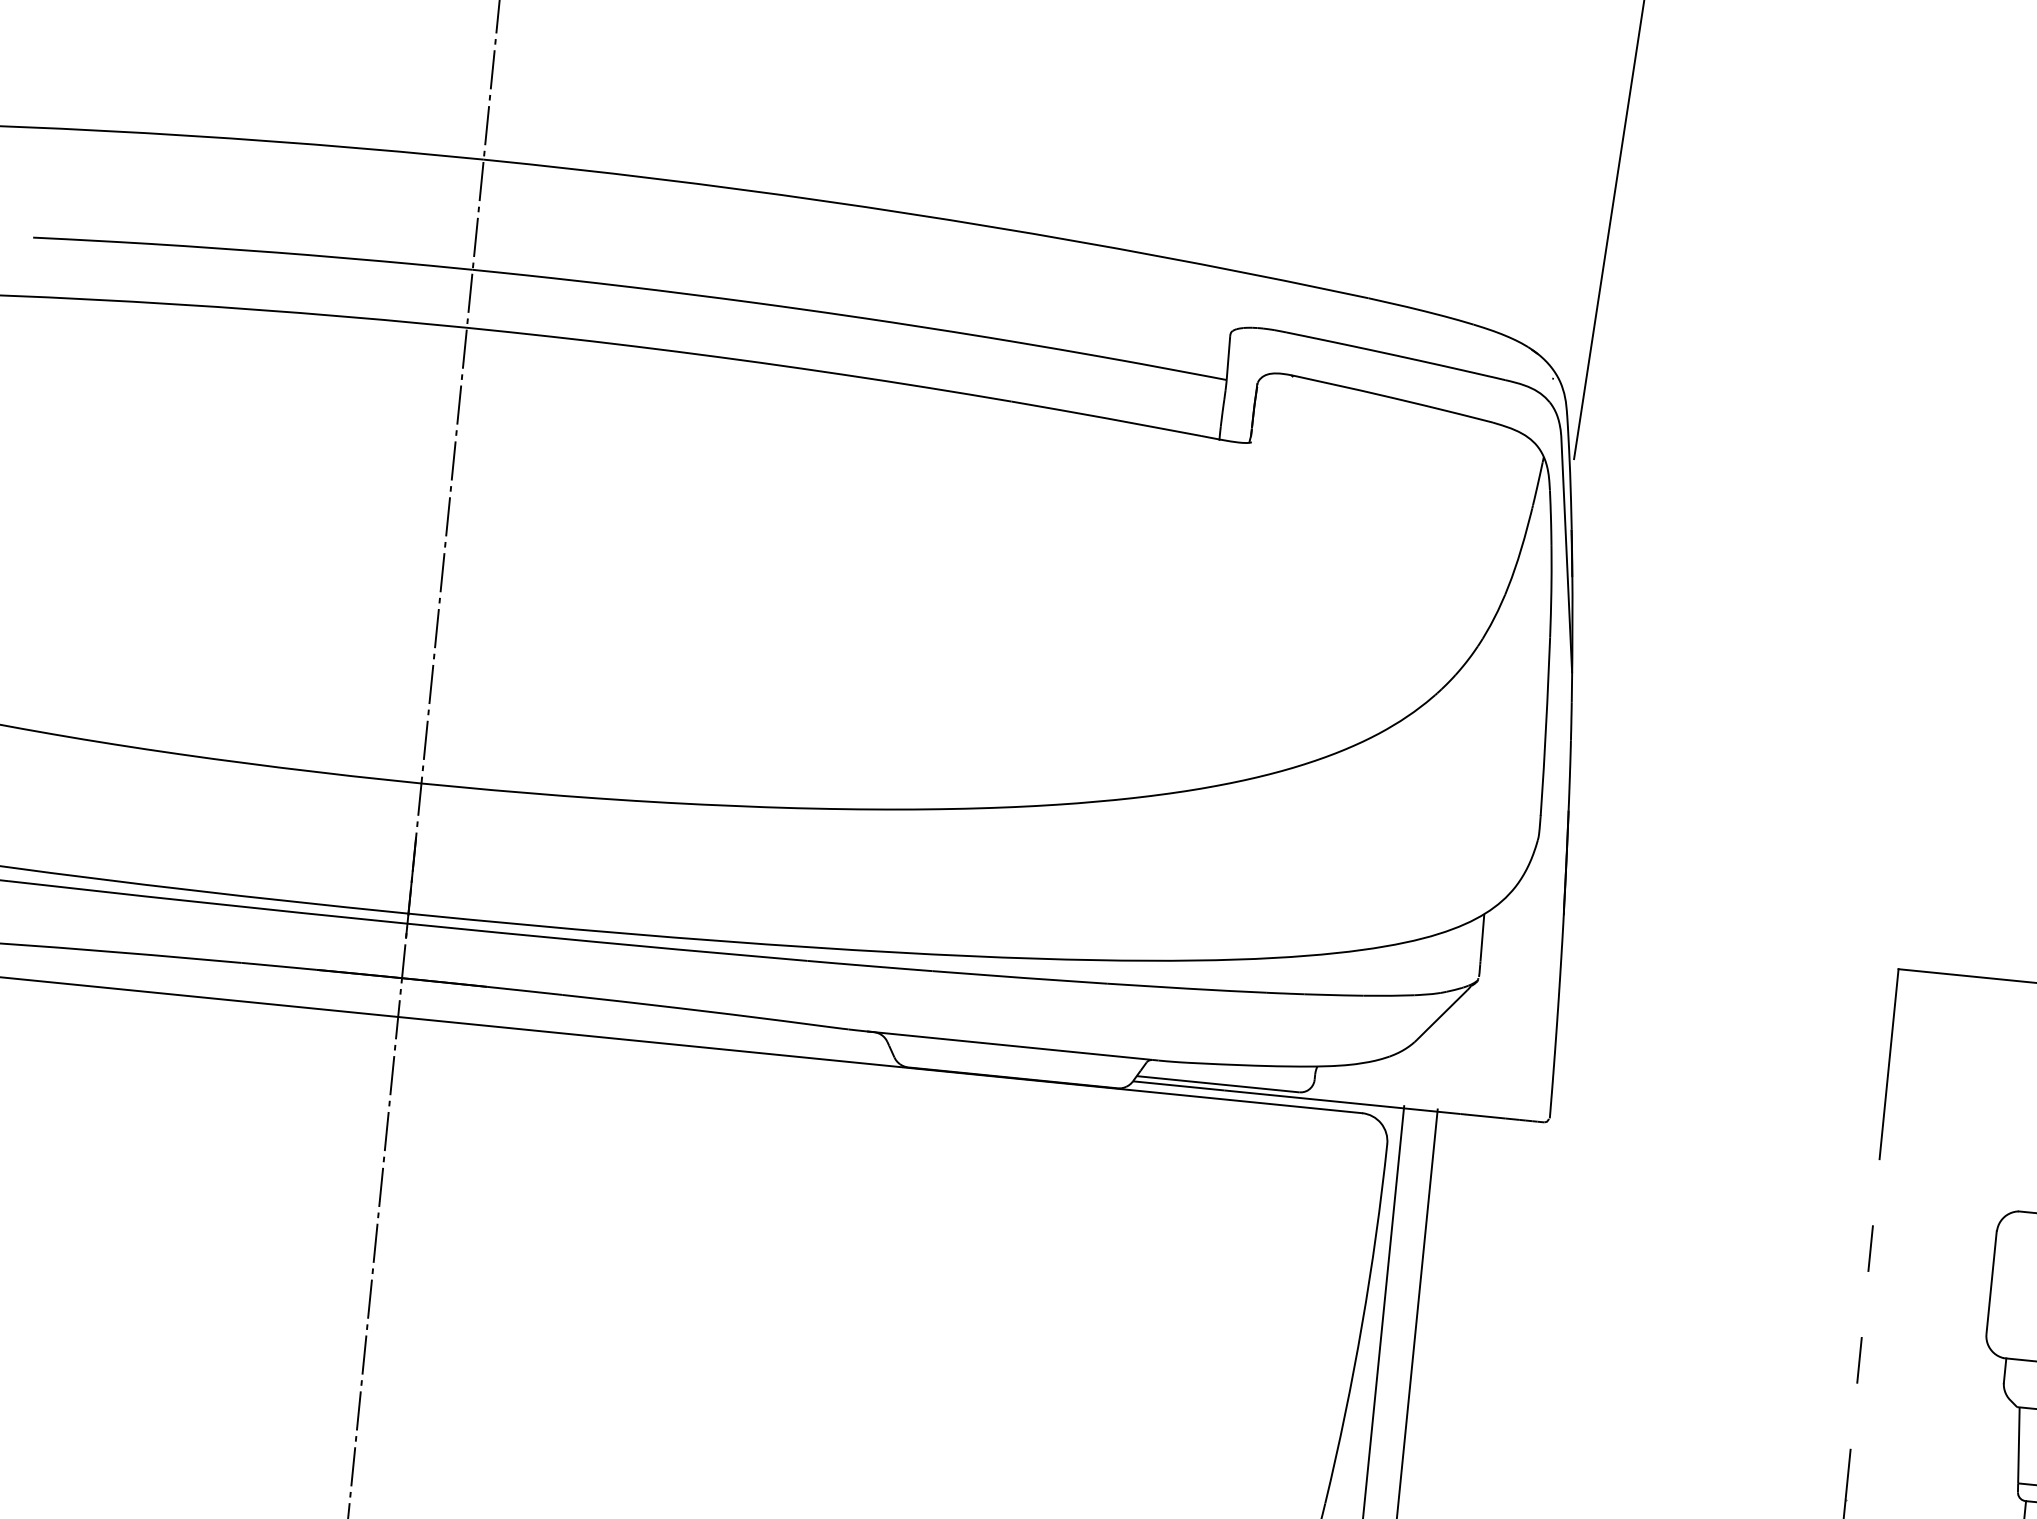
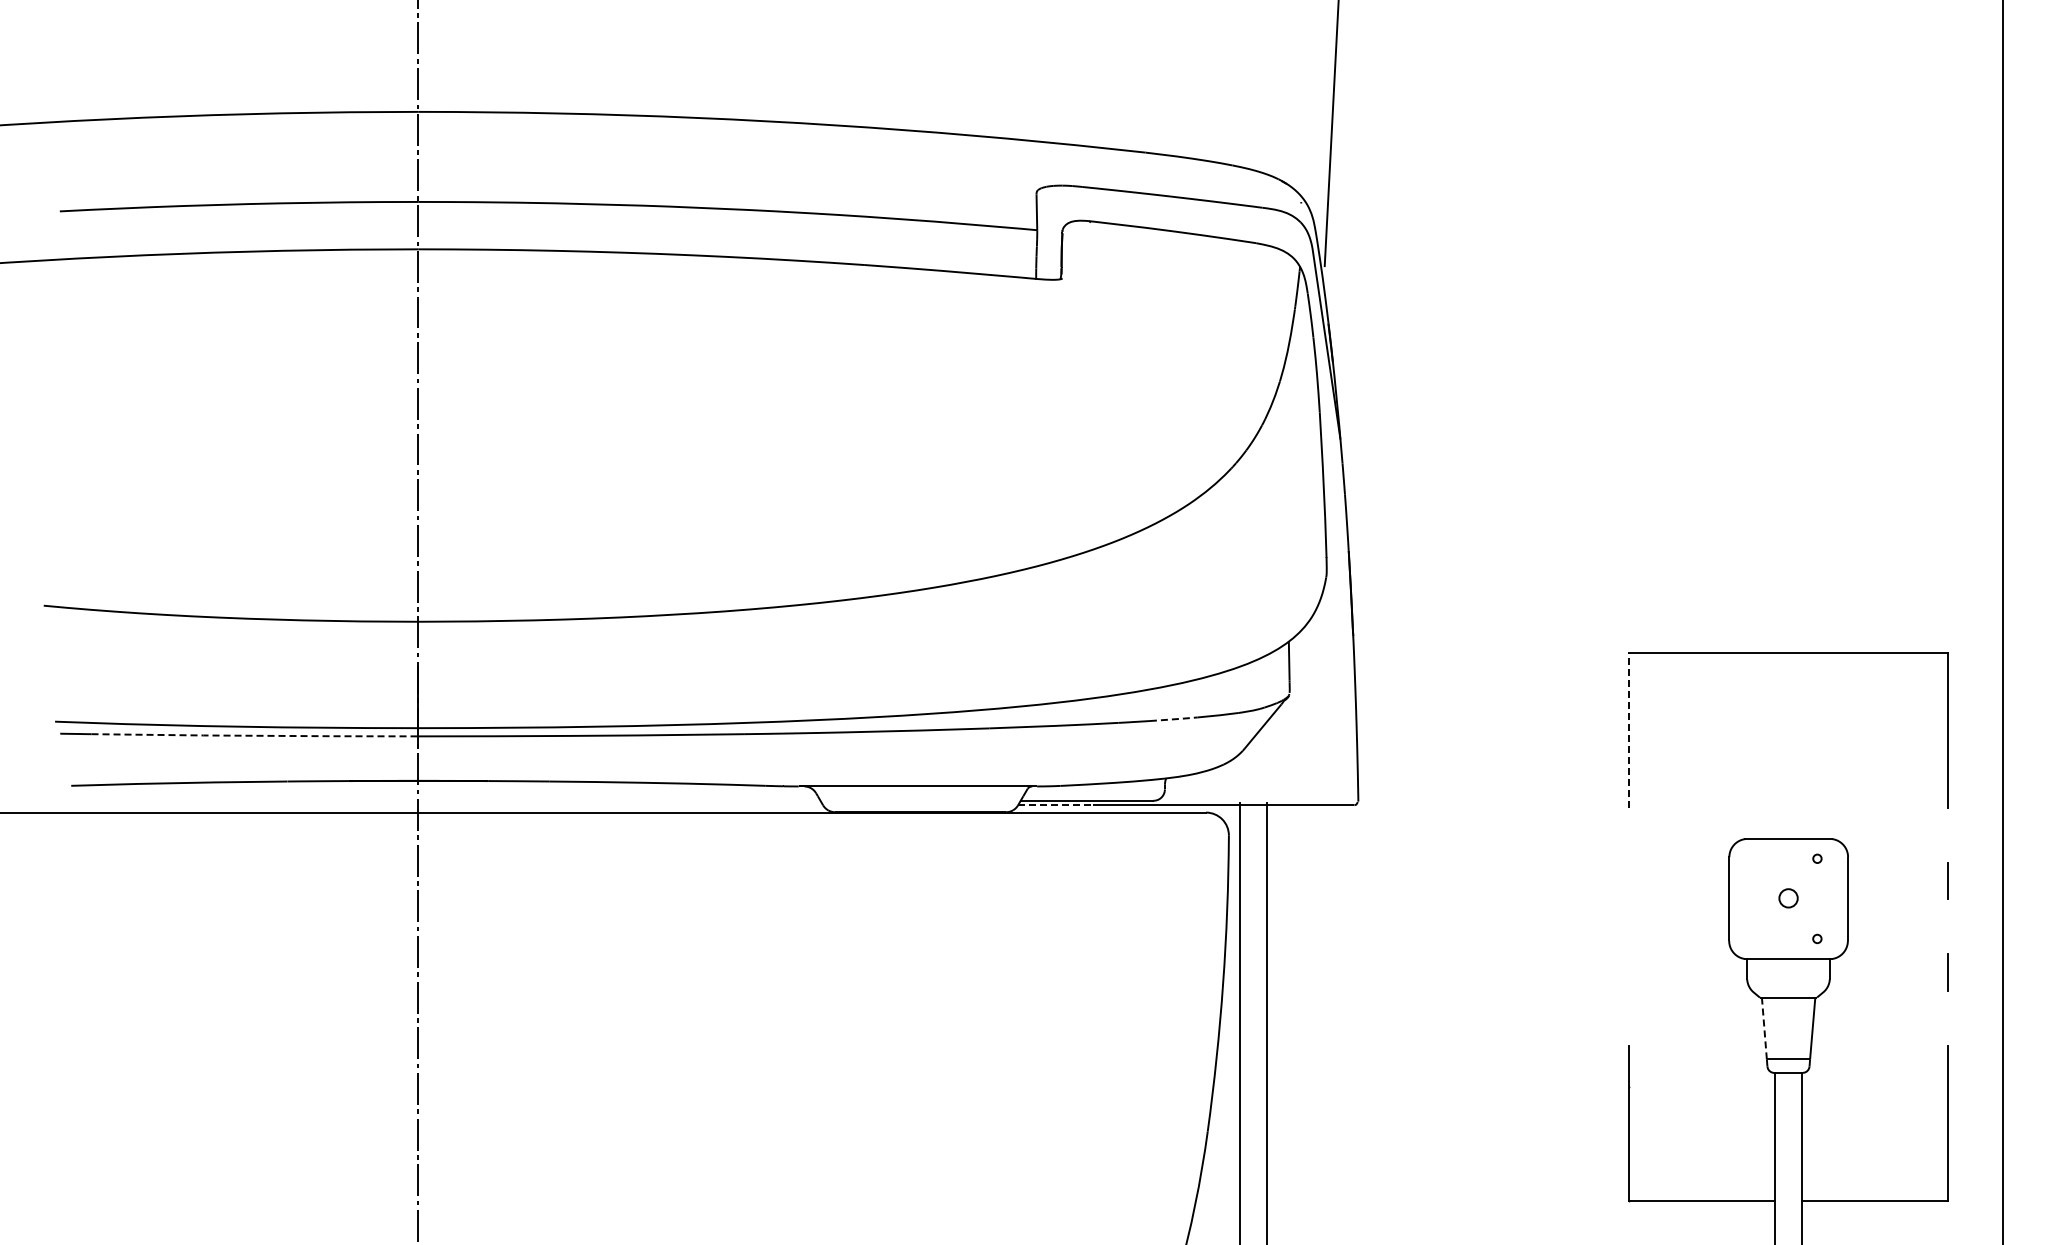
line: (208, 902) -> (255, 735), solid -> dashed
line: (1334, 995) -> (1174, 719), solid -> dashed
line: (1889, 1064) -> (1628, 730), solid -> dashed
line: (1178, 1086) -> (1055, 805), solid -> dashed
line: (1870, 1247) -> (1628, 880), removed
line: (1859, 1360) -> (1628, 972), removed
line: (2019, 1445) -> (1764, 1028), solid -> dashed

